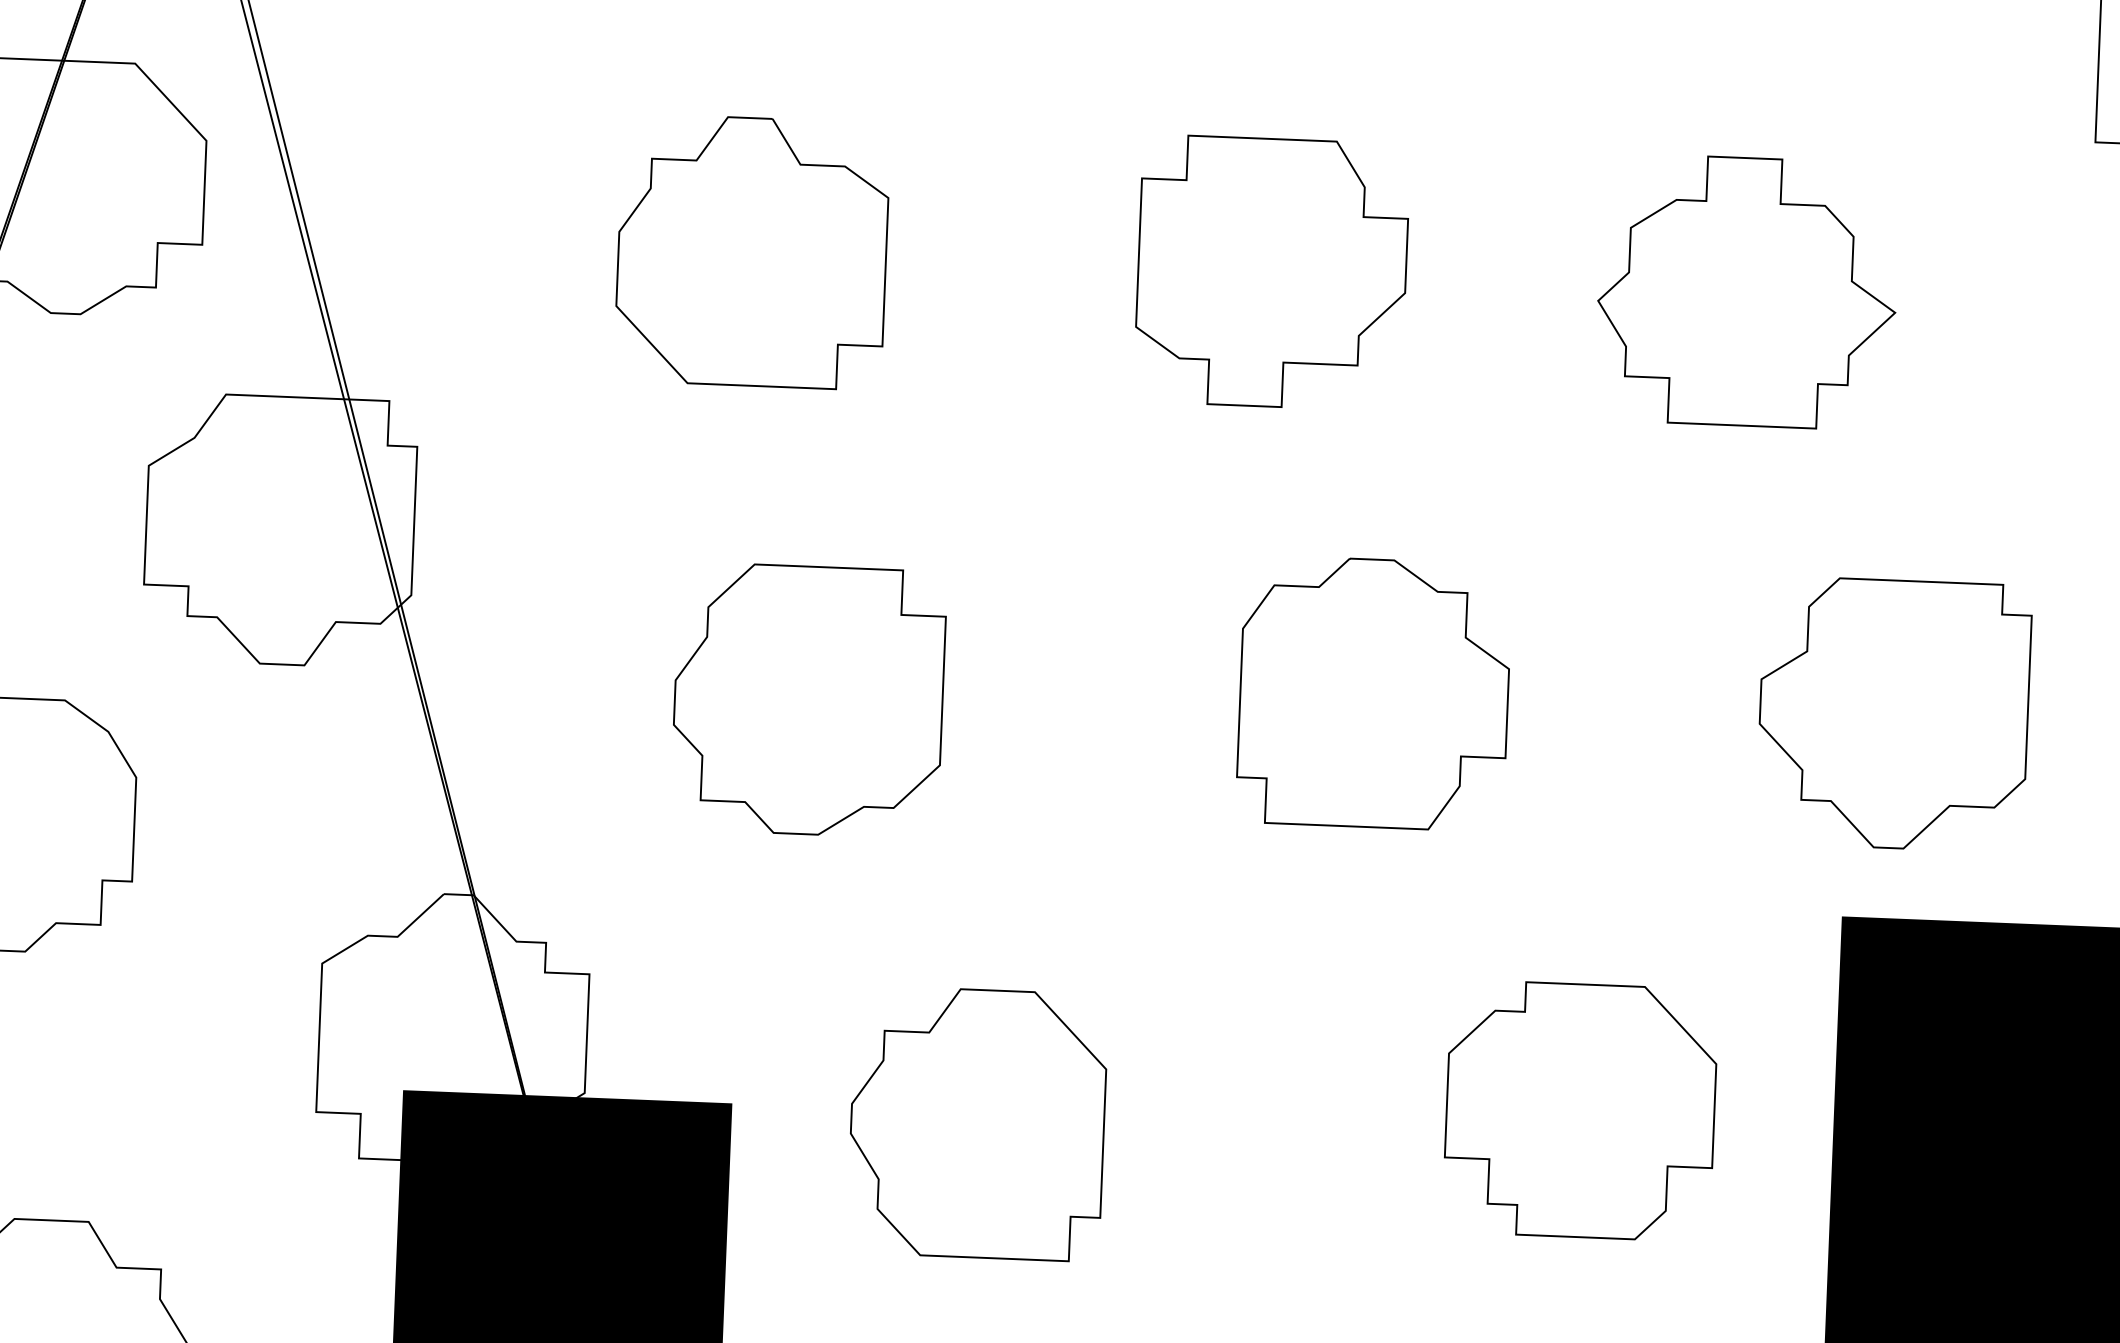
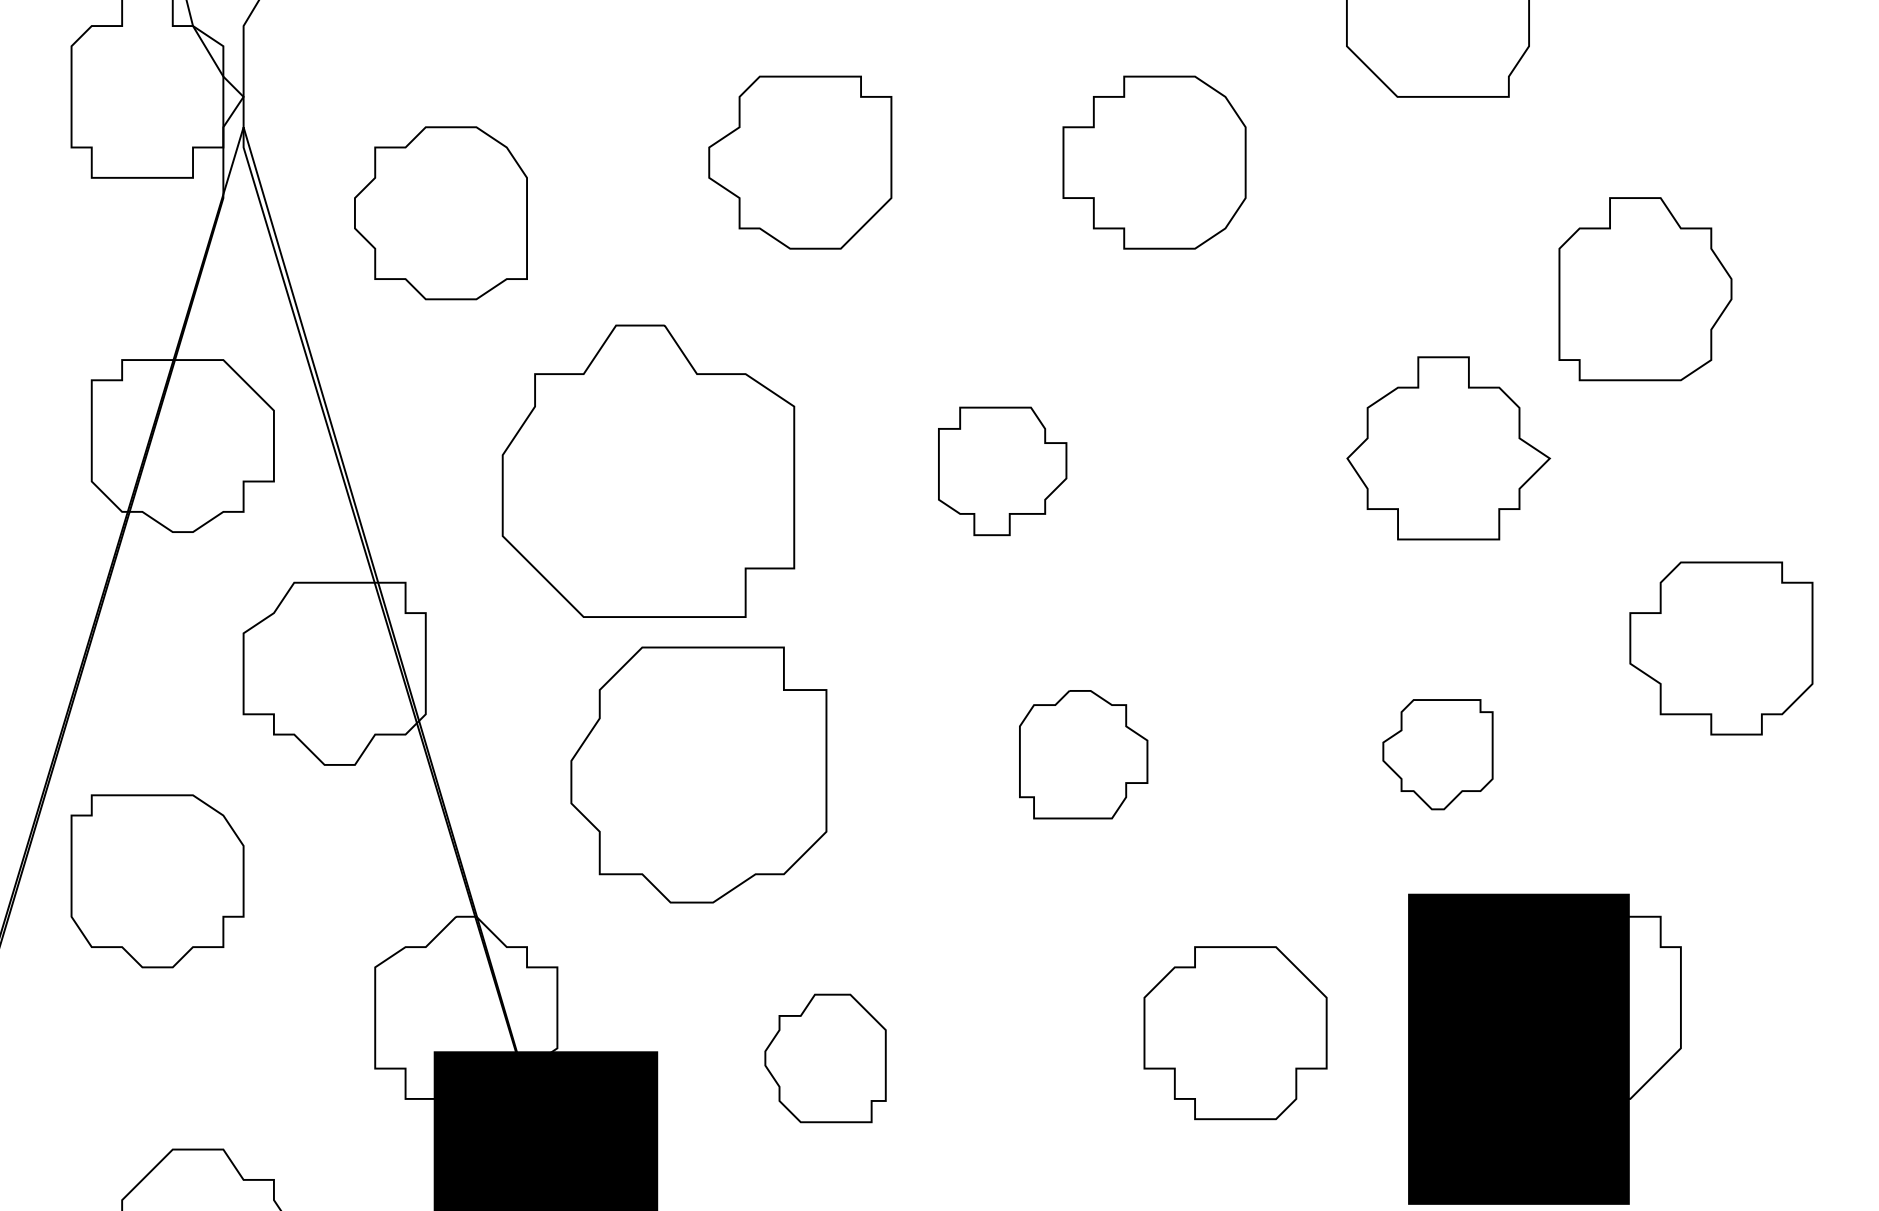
part: (752, 252) -> (648, 471), size x1.6
part: (1271, 273) -> (1002, 471), size x0.7
part: (1747, 292) -> (1448, 448), moved
part: (1373, 693) -> (1083, 754), size x0.7
part: (809, 699) -> (699, 774), size x1.4
part: (1893, 713) -> (1437, 754), size x0.6
part: (977, 1123) -> (825, 1058), size x0.7

